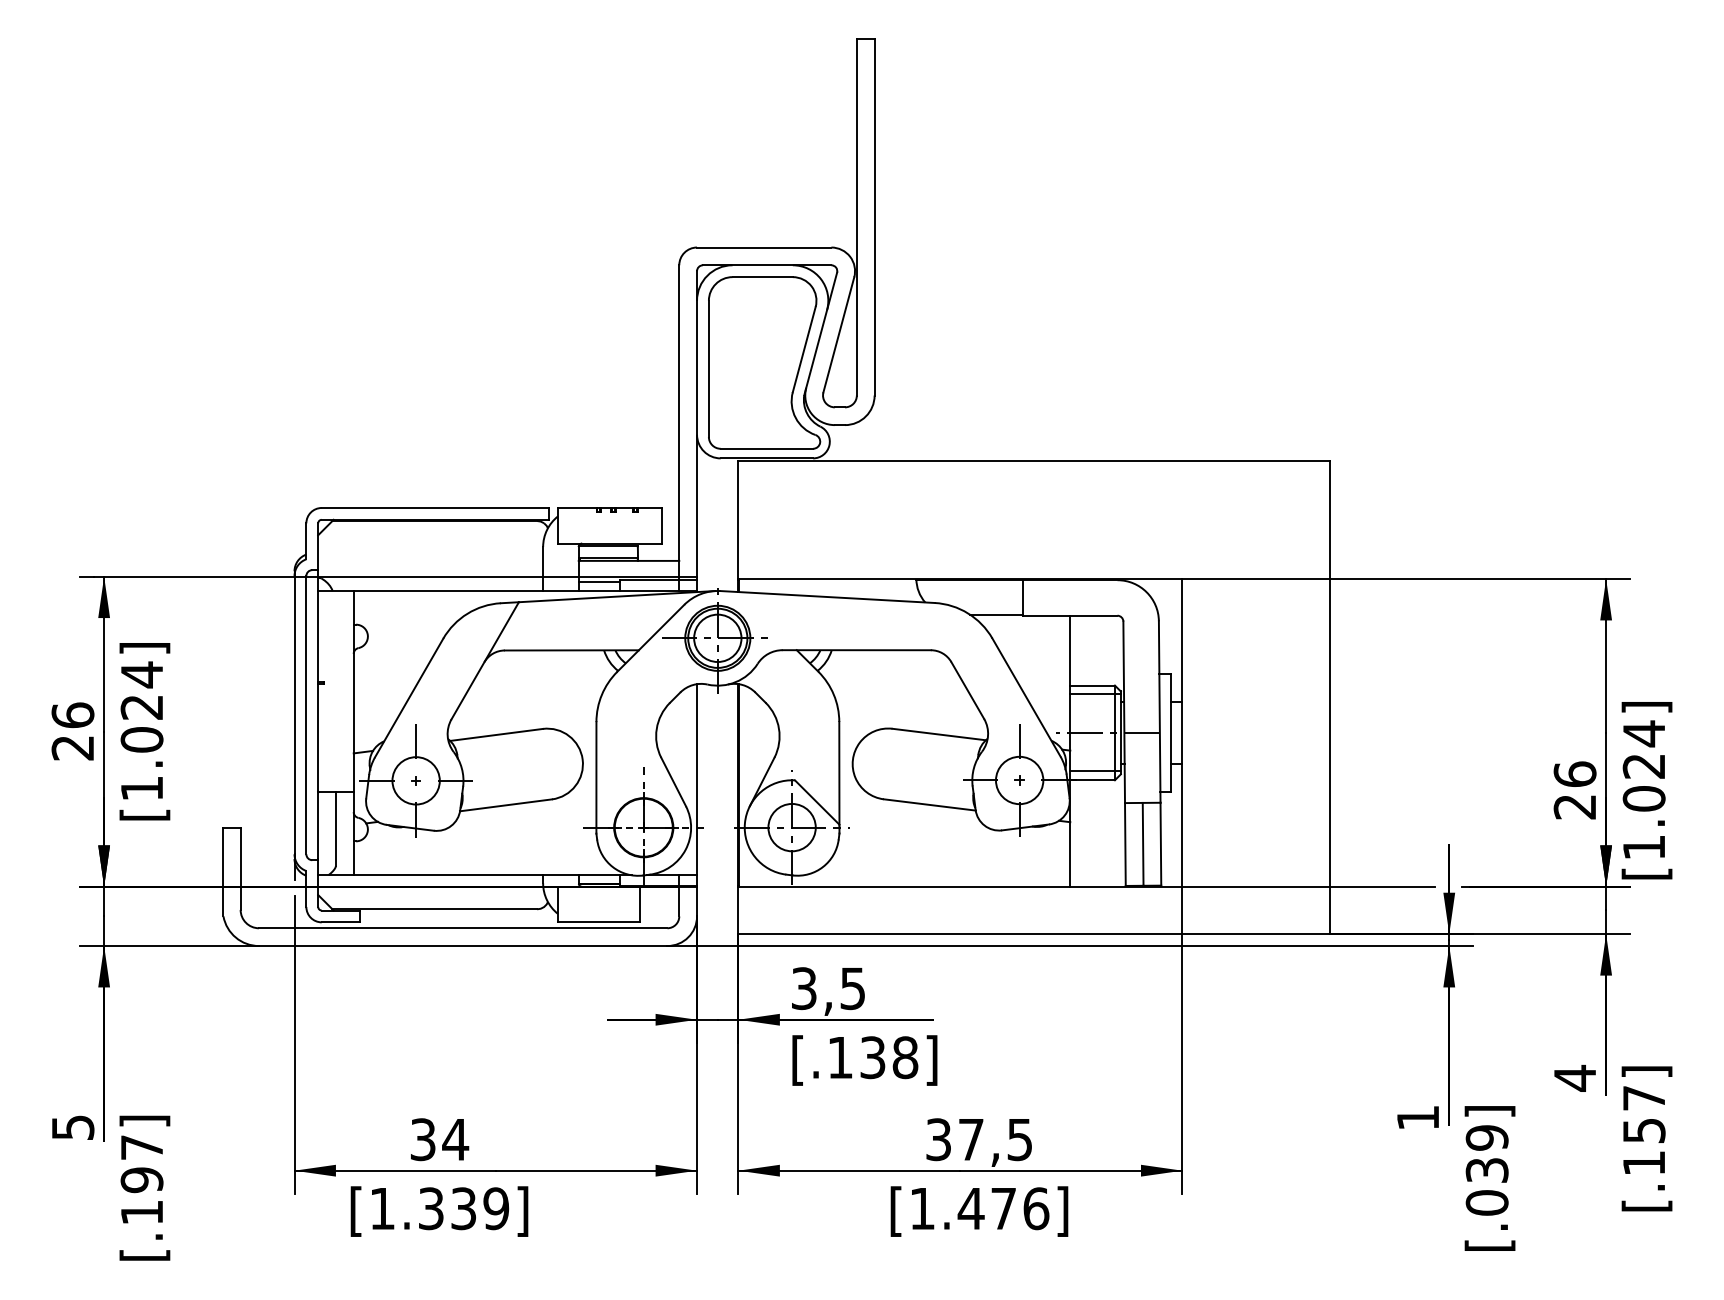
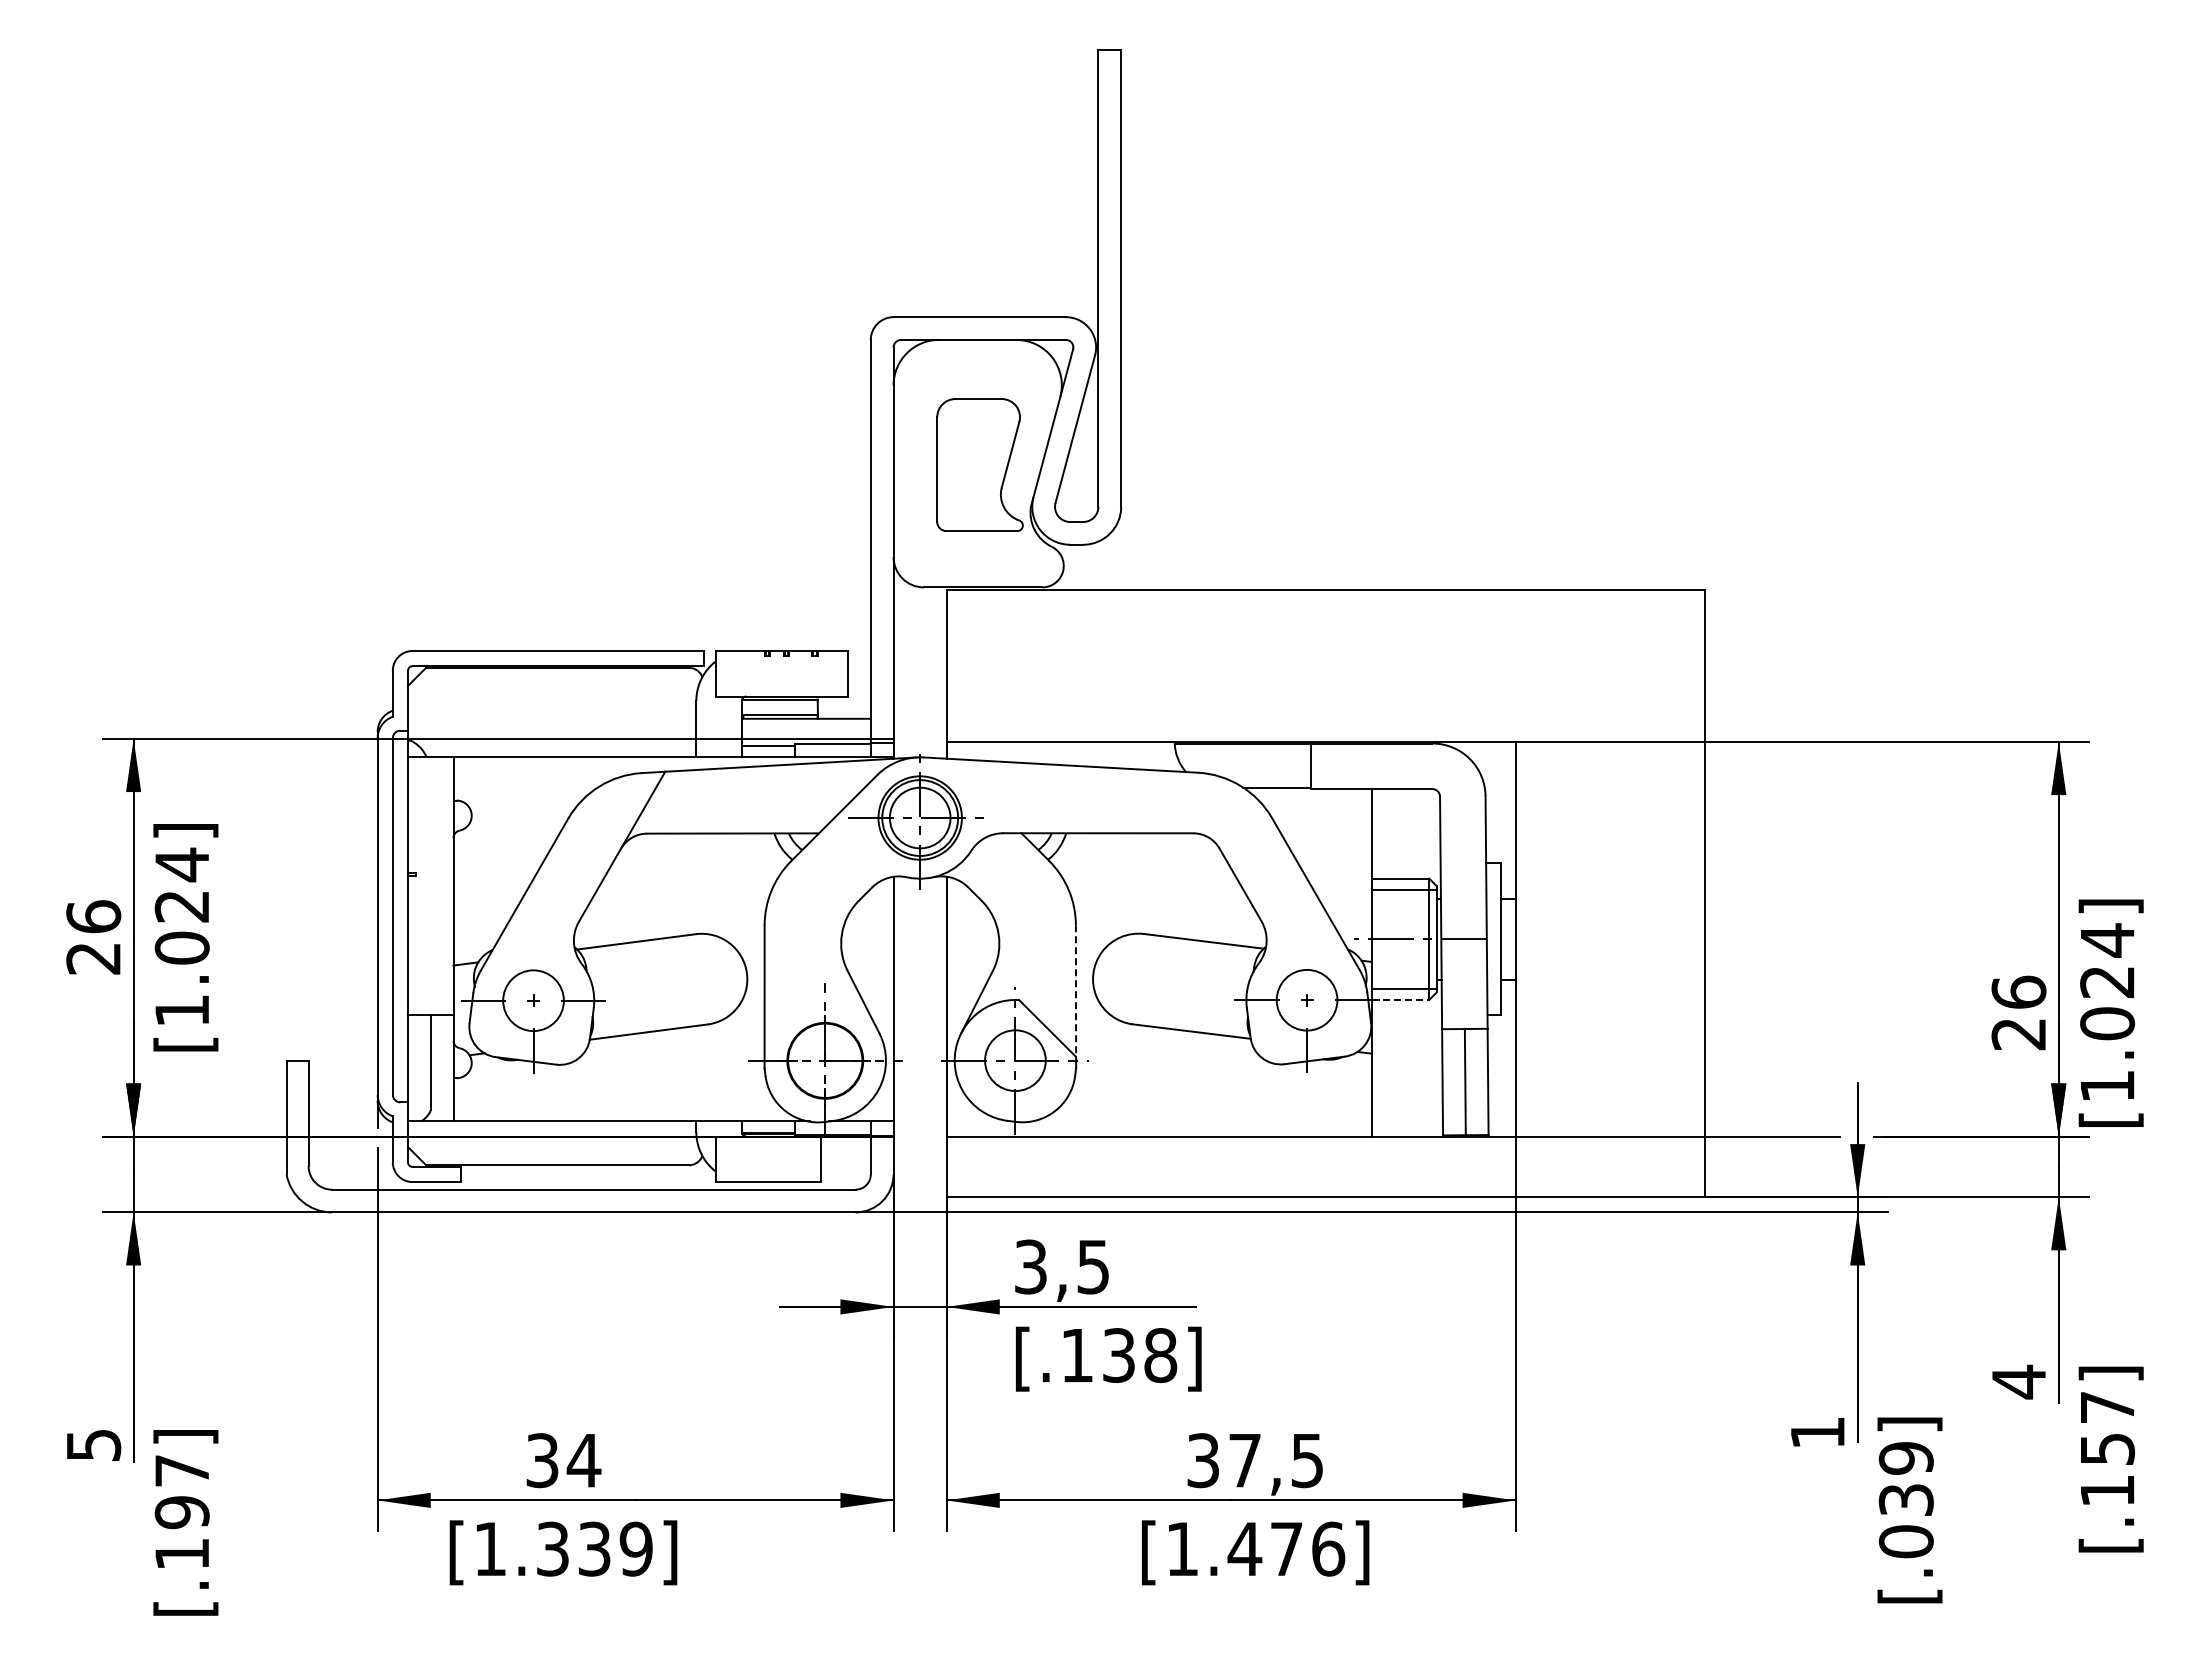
part: (764, 362) -> (979, 464), size x0.6
line: (1019, 739) -> (1307, 947), removed
line: (416, 740) -> (533, 948), removed
line: (839, 773) -> (1076, 991), solid -> dashed
line: (1092, 779) -> (1400, 999), solid -> dashed

